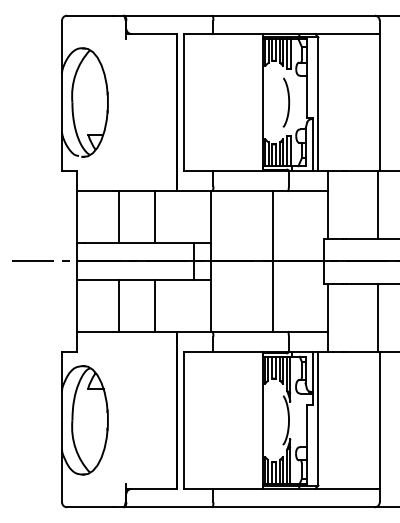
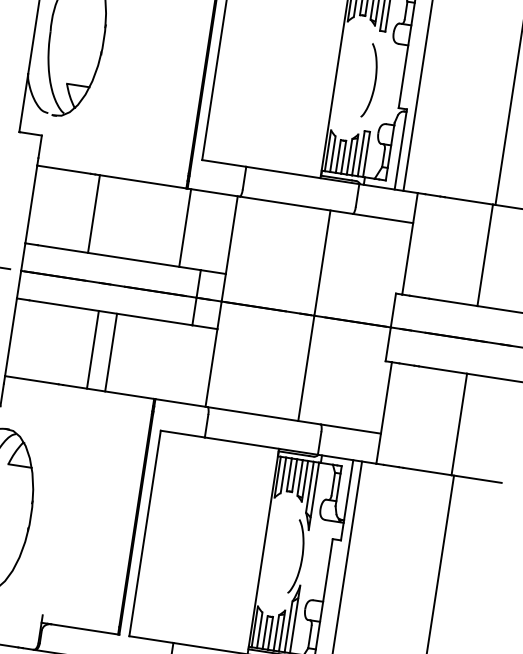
line: (154, 217) -> (184, 228), moved
line: (118, 305) -> (110, 352), moved
line: (154, 305) -> (92, 349), moved

